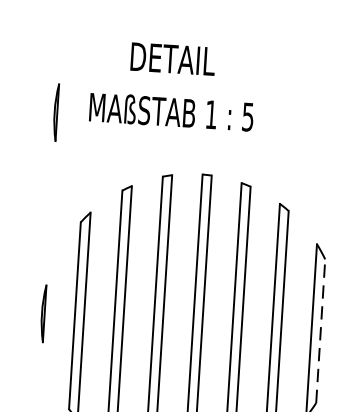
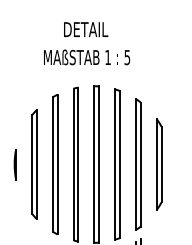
text: (174, 85) -> (87, 43), moved
line: (54, 112) -> (14, 58), removed
line: (320, 331) -> (161, 164), dashed -> solid

